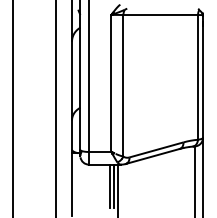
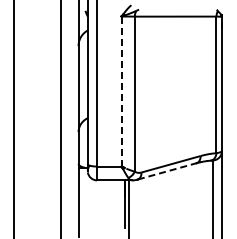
line: (111, 83) -> (121, 91), solid -> dashed
line: (153, 156) -> (167, 171), solid -> dashed
line: (110, 186) -> (120, 204), removed

